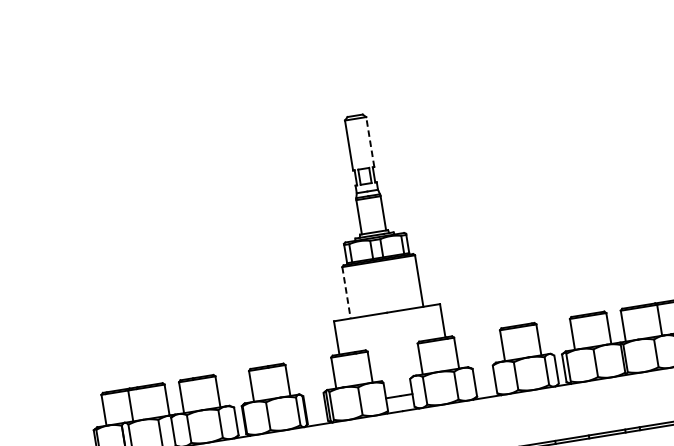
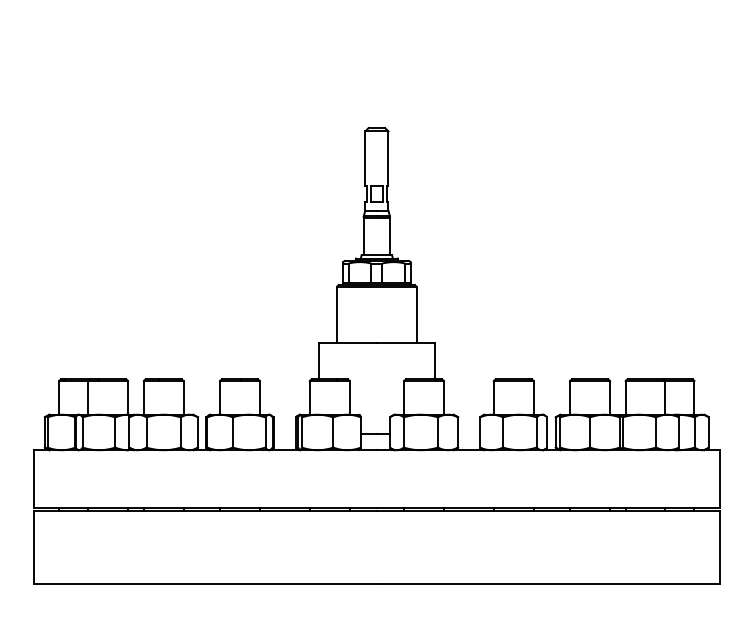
line: (370, 141) -> (388, 158), dashed -> solid
line: (346, 293) -> (337, 315), dashed -> solid

